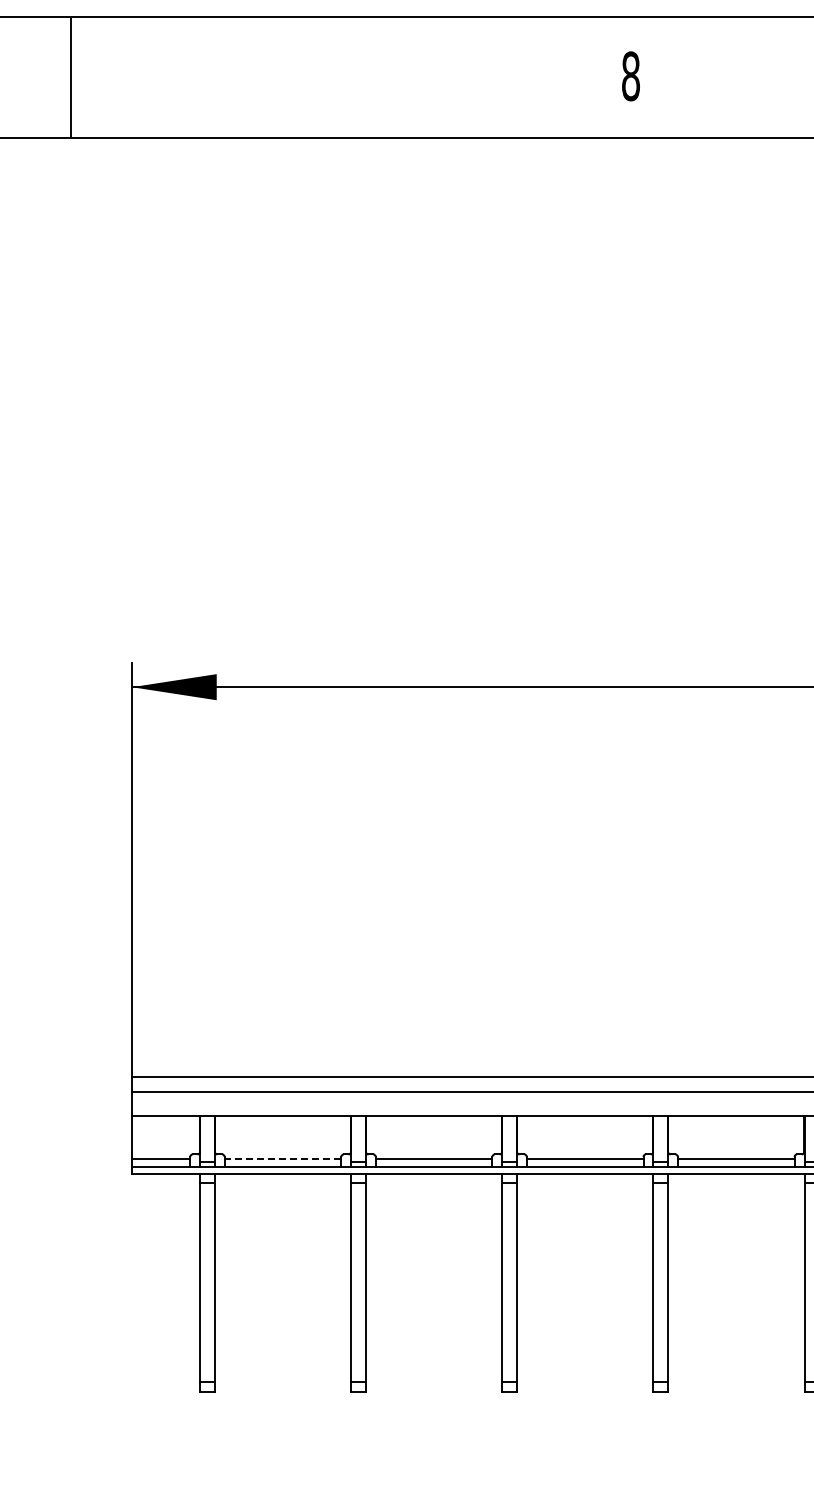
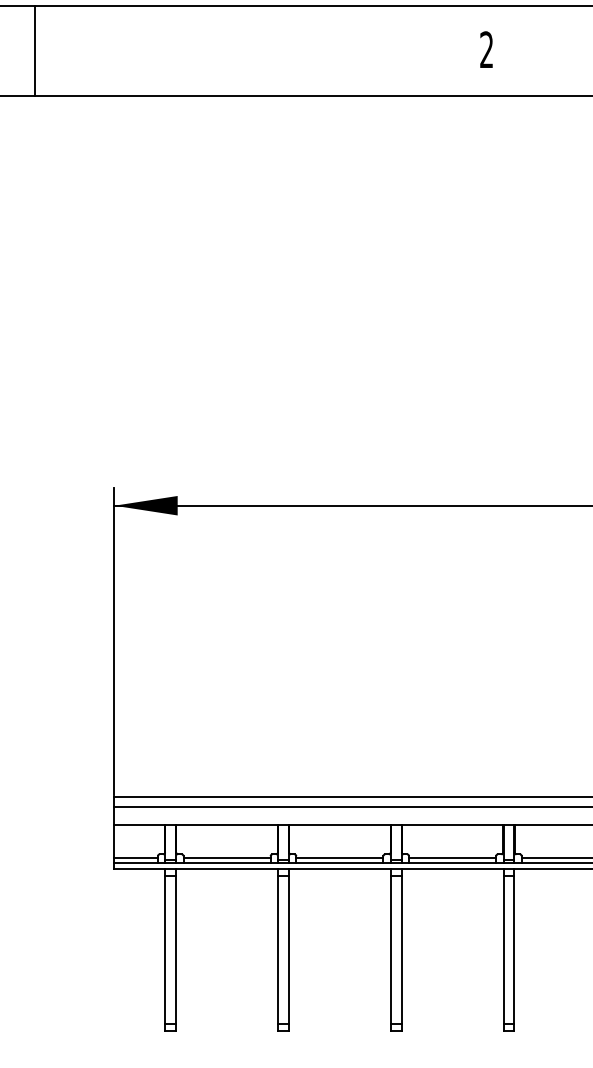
text: (630, 76) -> (486, 50), 8 -> 2
line: (71, 77) -> (34, 50), moved
line: (282, 1159) -> (226, 858), dashed -> solid

